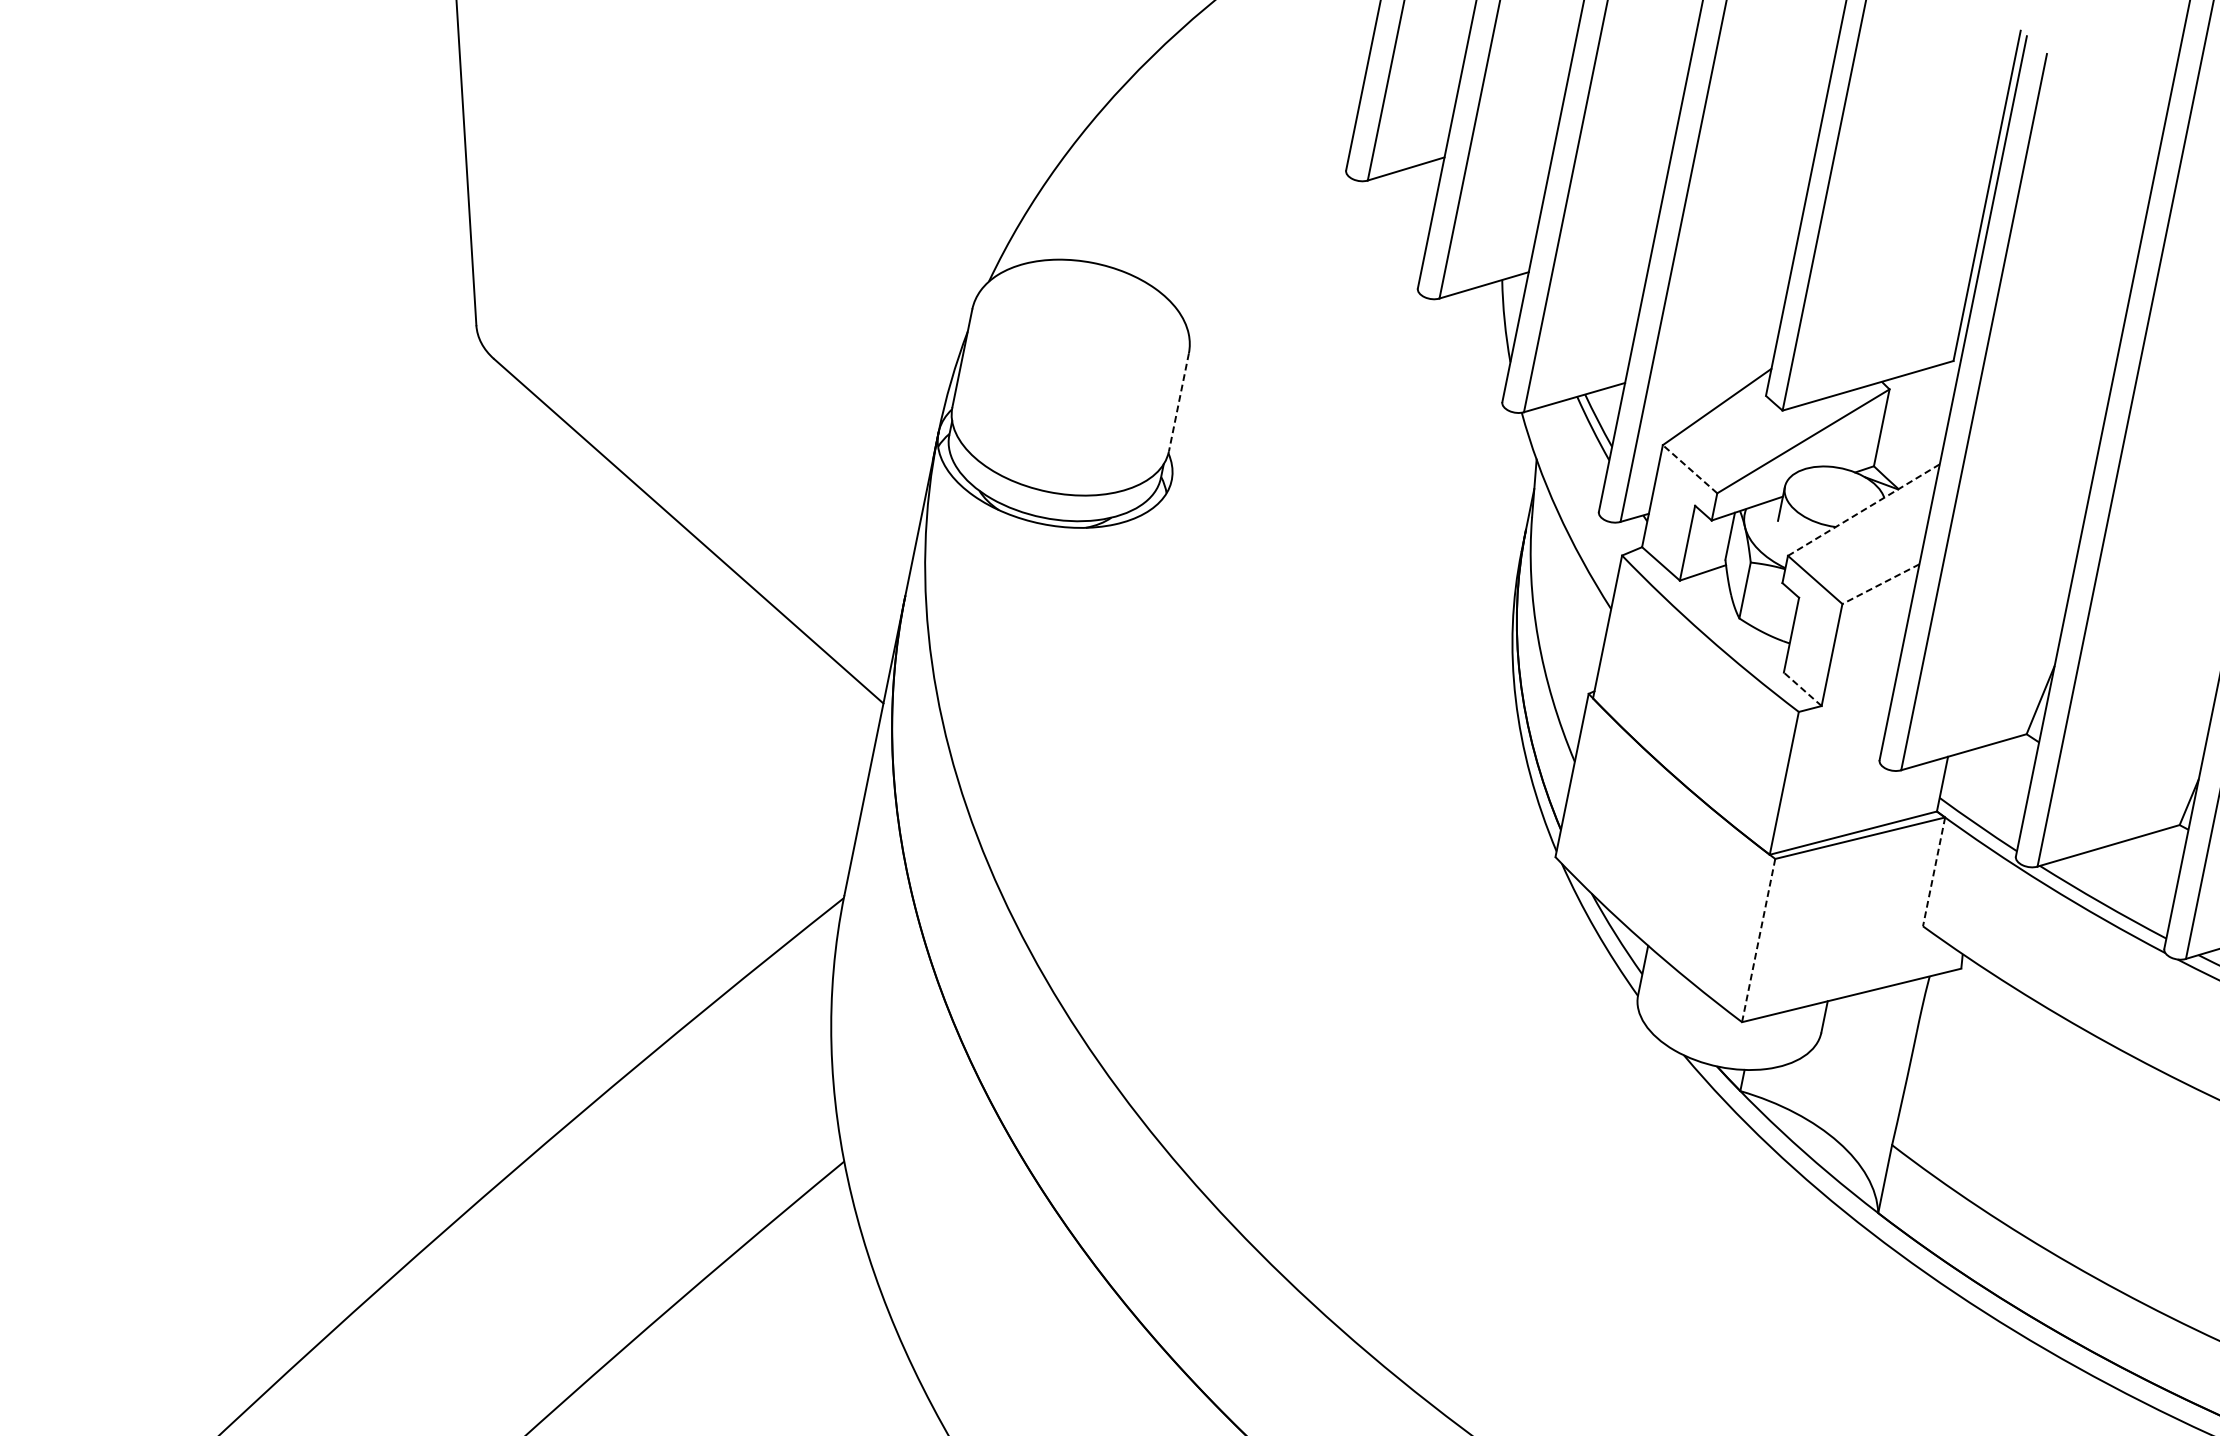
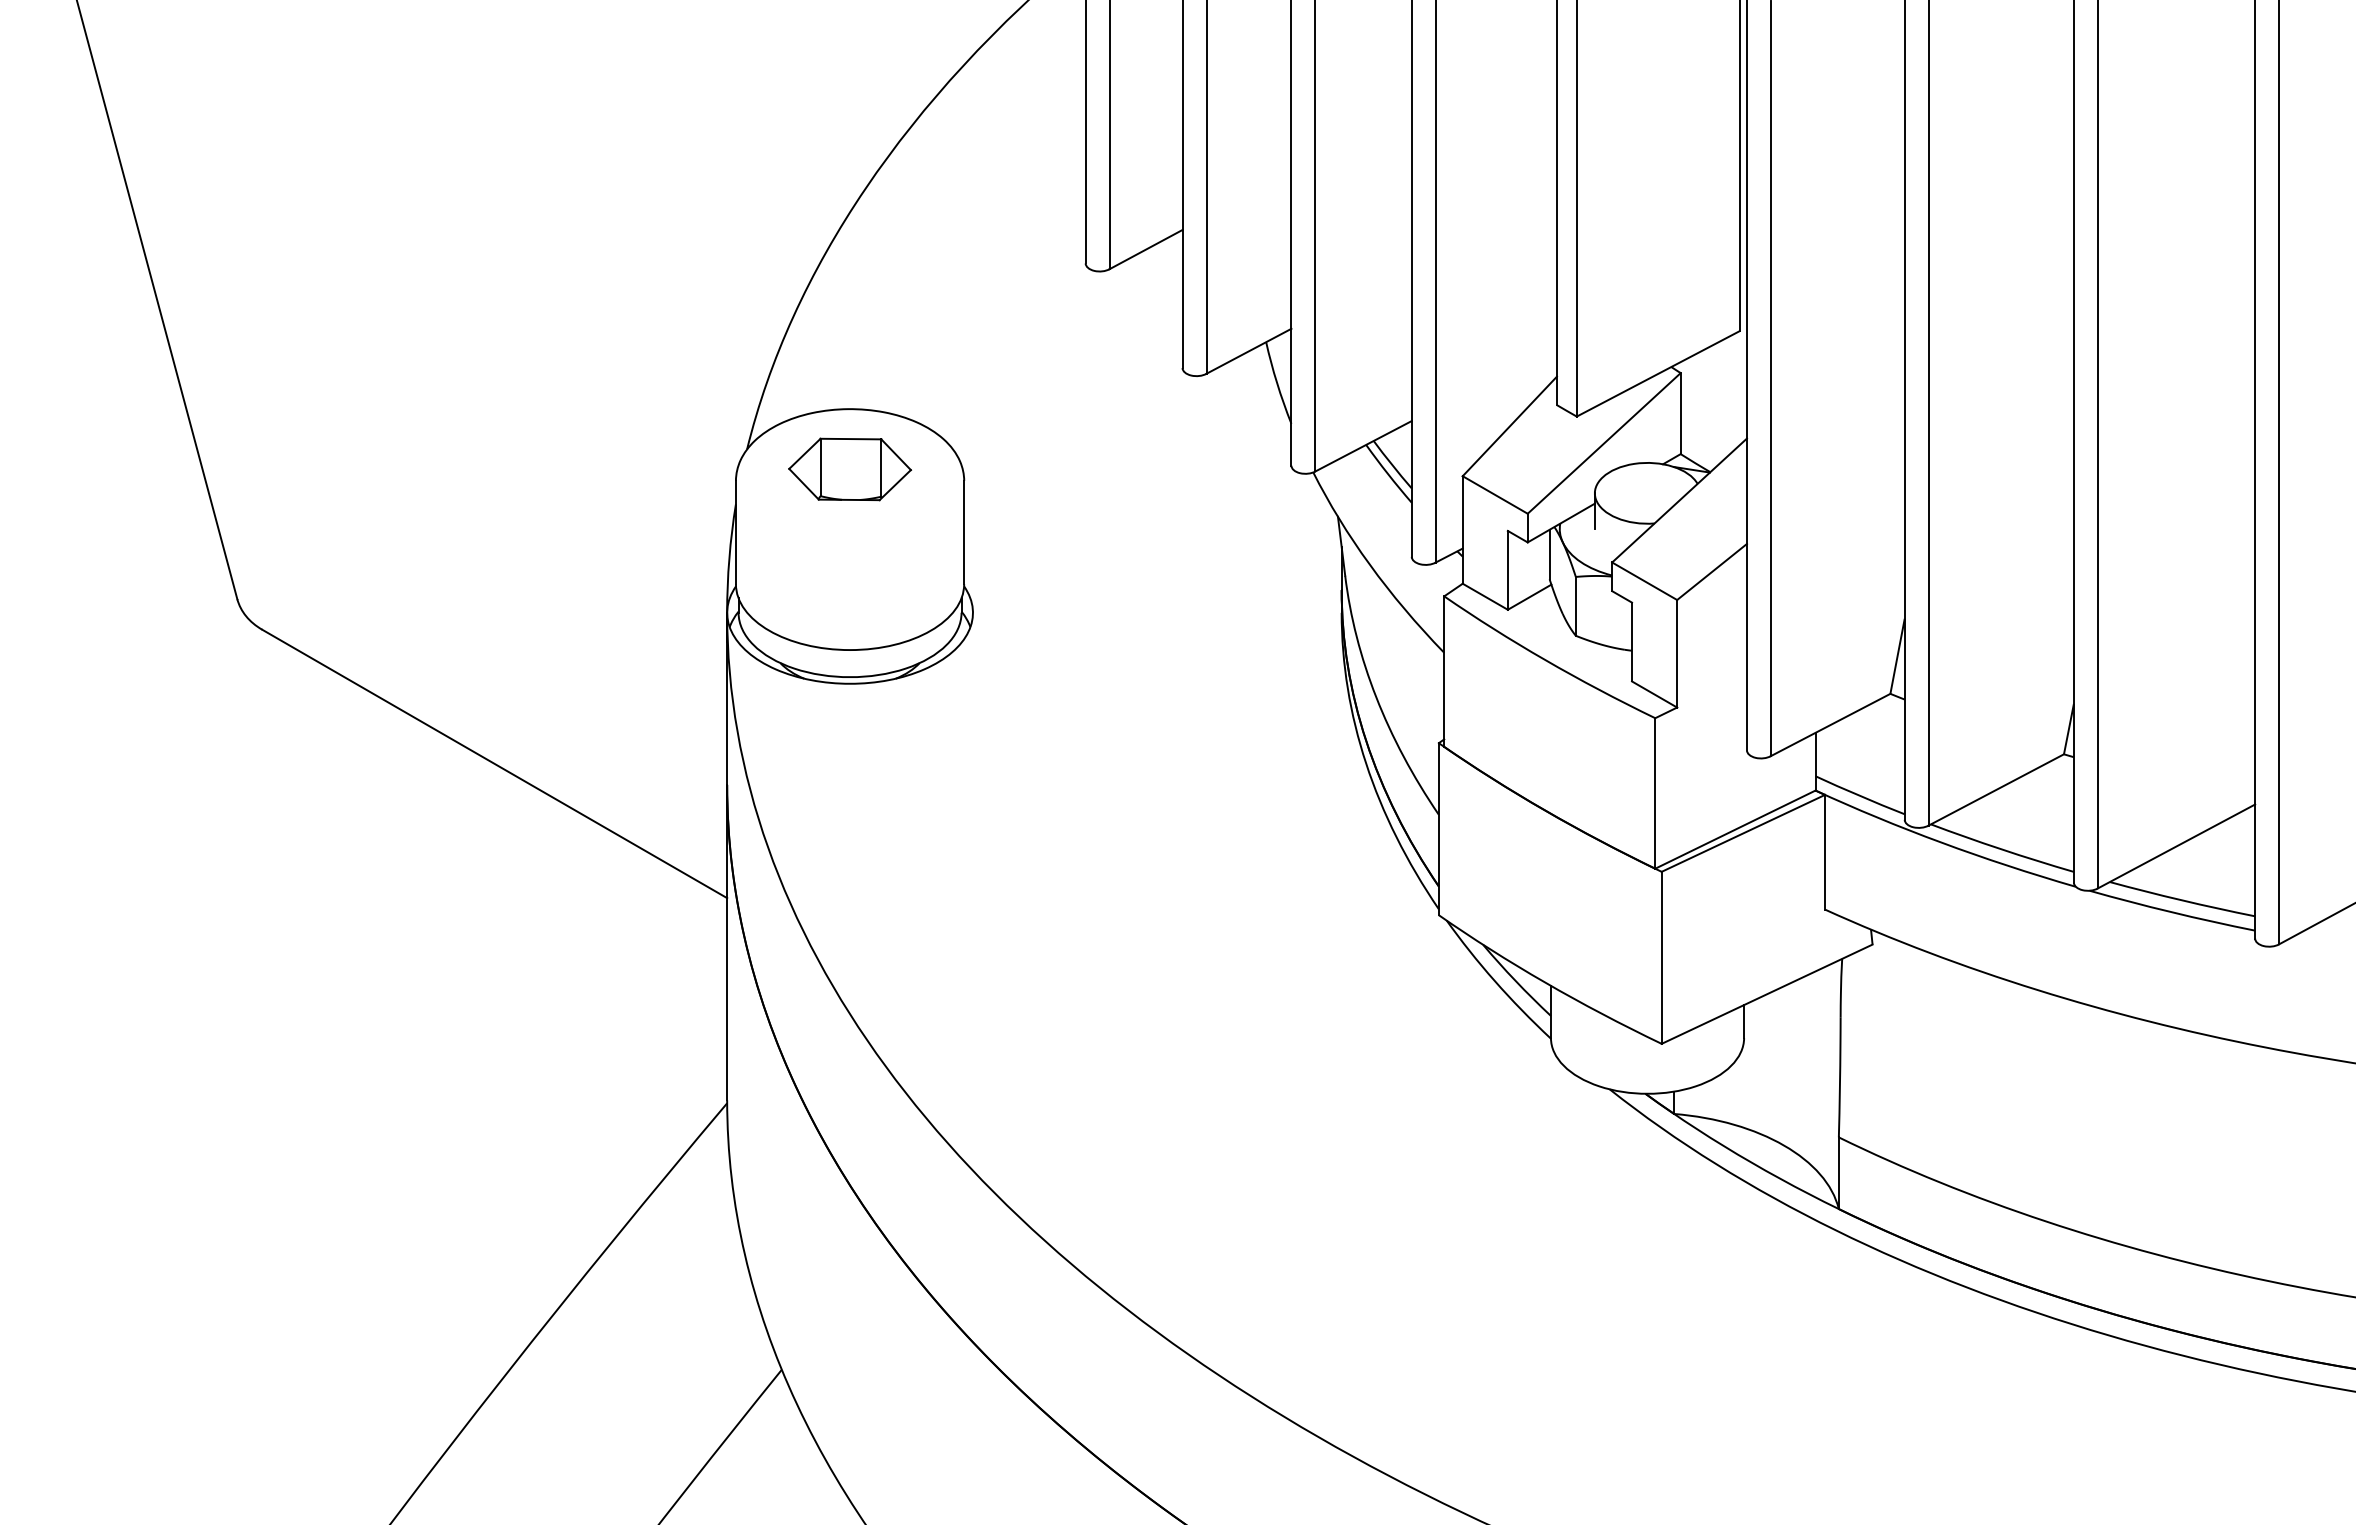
part: (1082, 320) -> (849, 469), added
line: (1179, 402) -> (964, 532), dashed -> solid
line: (1690, 468) -> (1495, 494), dashed -> solid
line: (1863, 510) -> (1679, 500), dashed -> solid
line: (1881, 583) -> (1712, 571), dashed -> solid
line: (1802, 689) -> (1654, 694), dashed -> solid
line: (1934, 872) -> (1825, 852), dashed -> solid
line: (1758, 940) -> (1661, 957), dashed -> solid

